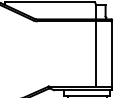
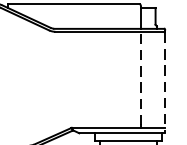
line: (95, 53) -> (140, 79), solid -> dashed
line: (112, 56) -> (165, 83), solid -> dashed

